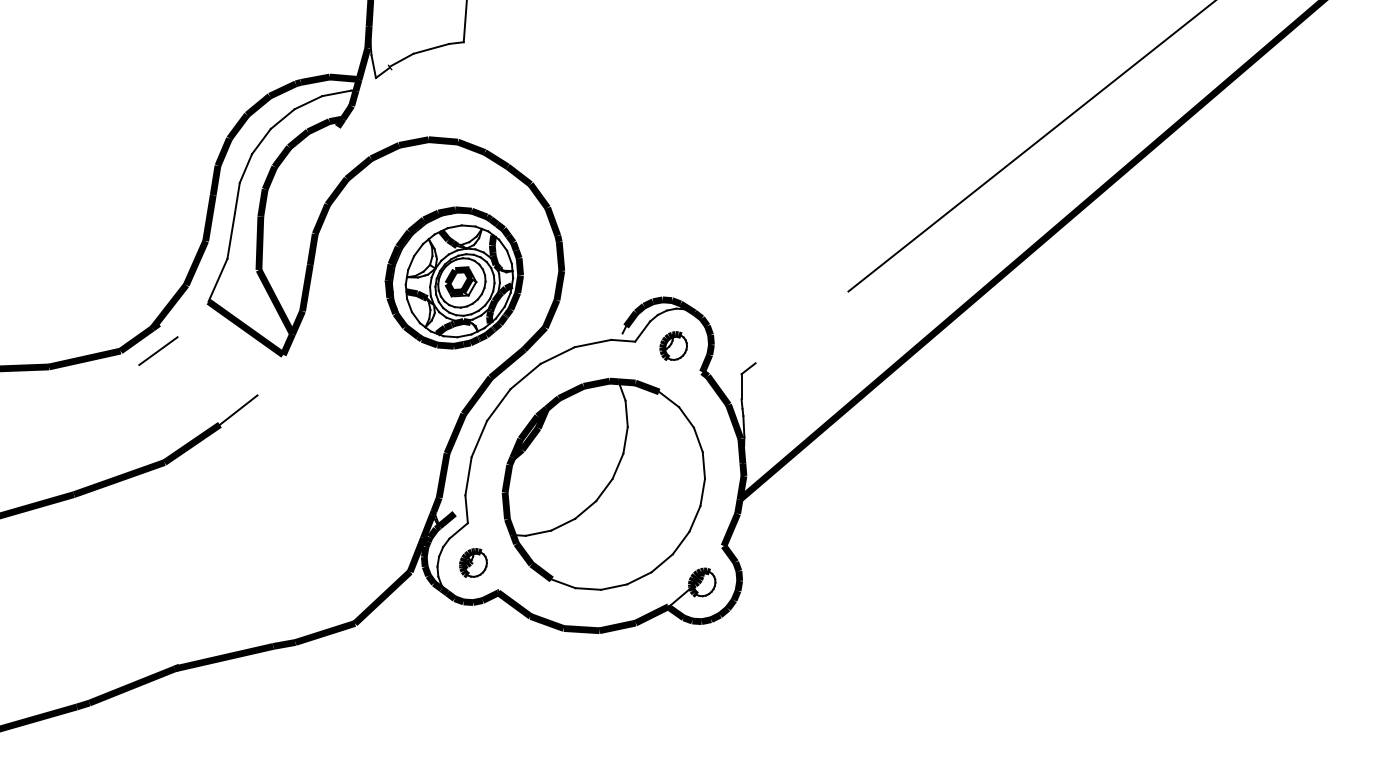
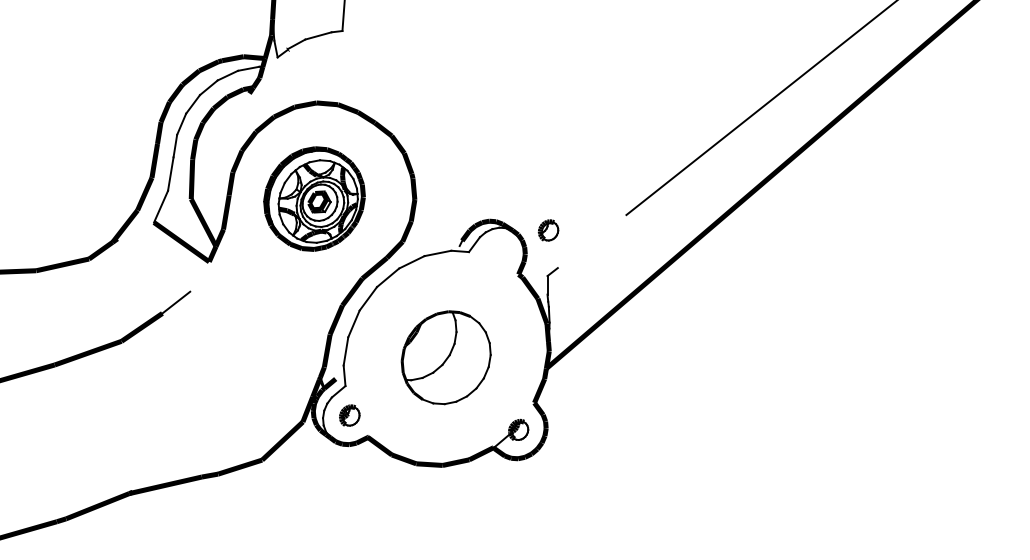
part: (454, 277) -> (314, 198), moved
part: (673, 346) -> (548, 230), moved
line: (159, 350) -> (117, 258), removed
part: (603, 484) -> (445, 357), size x0.6

